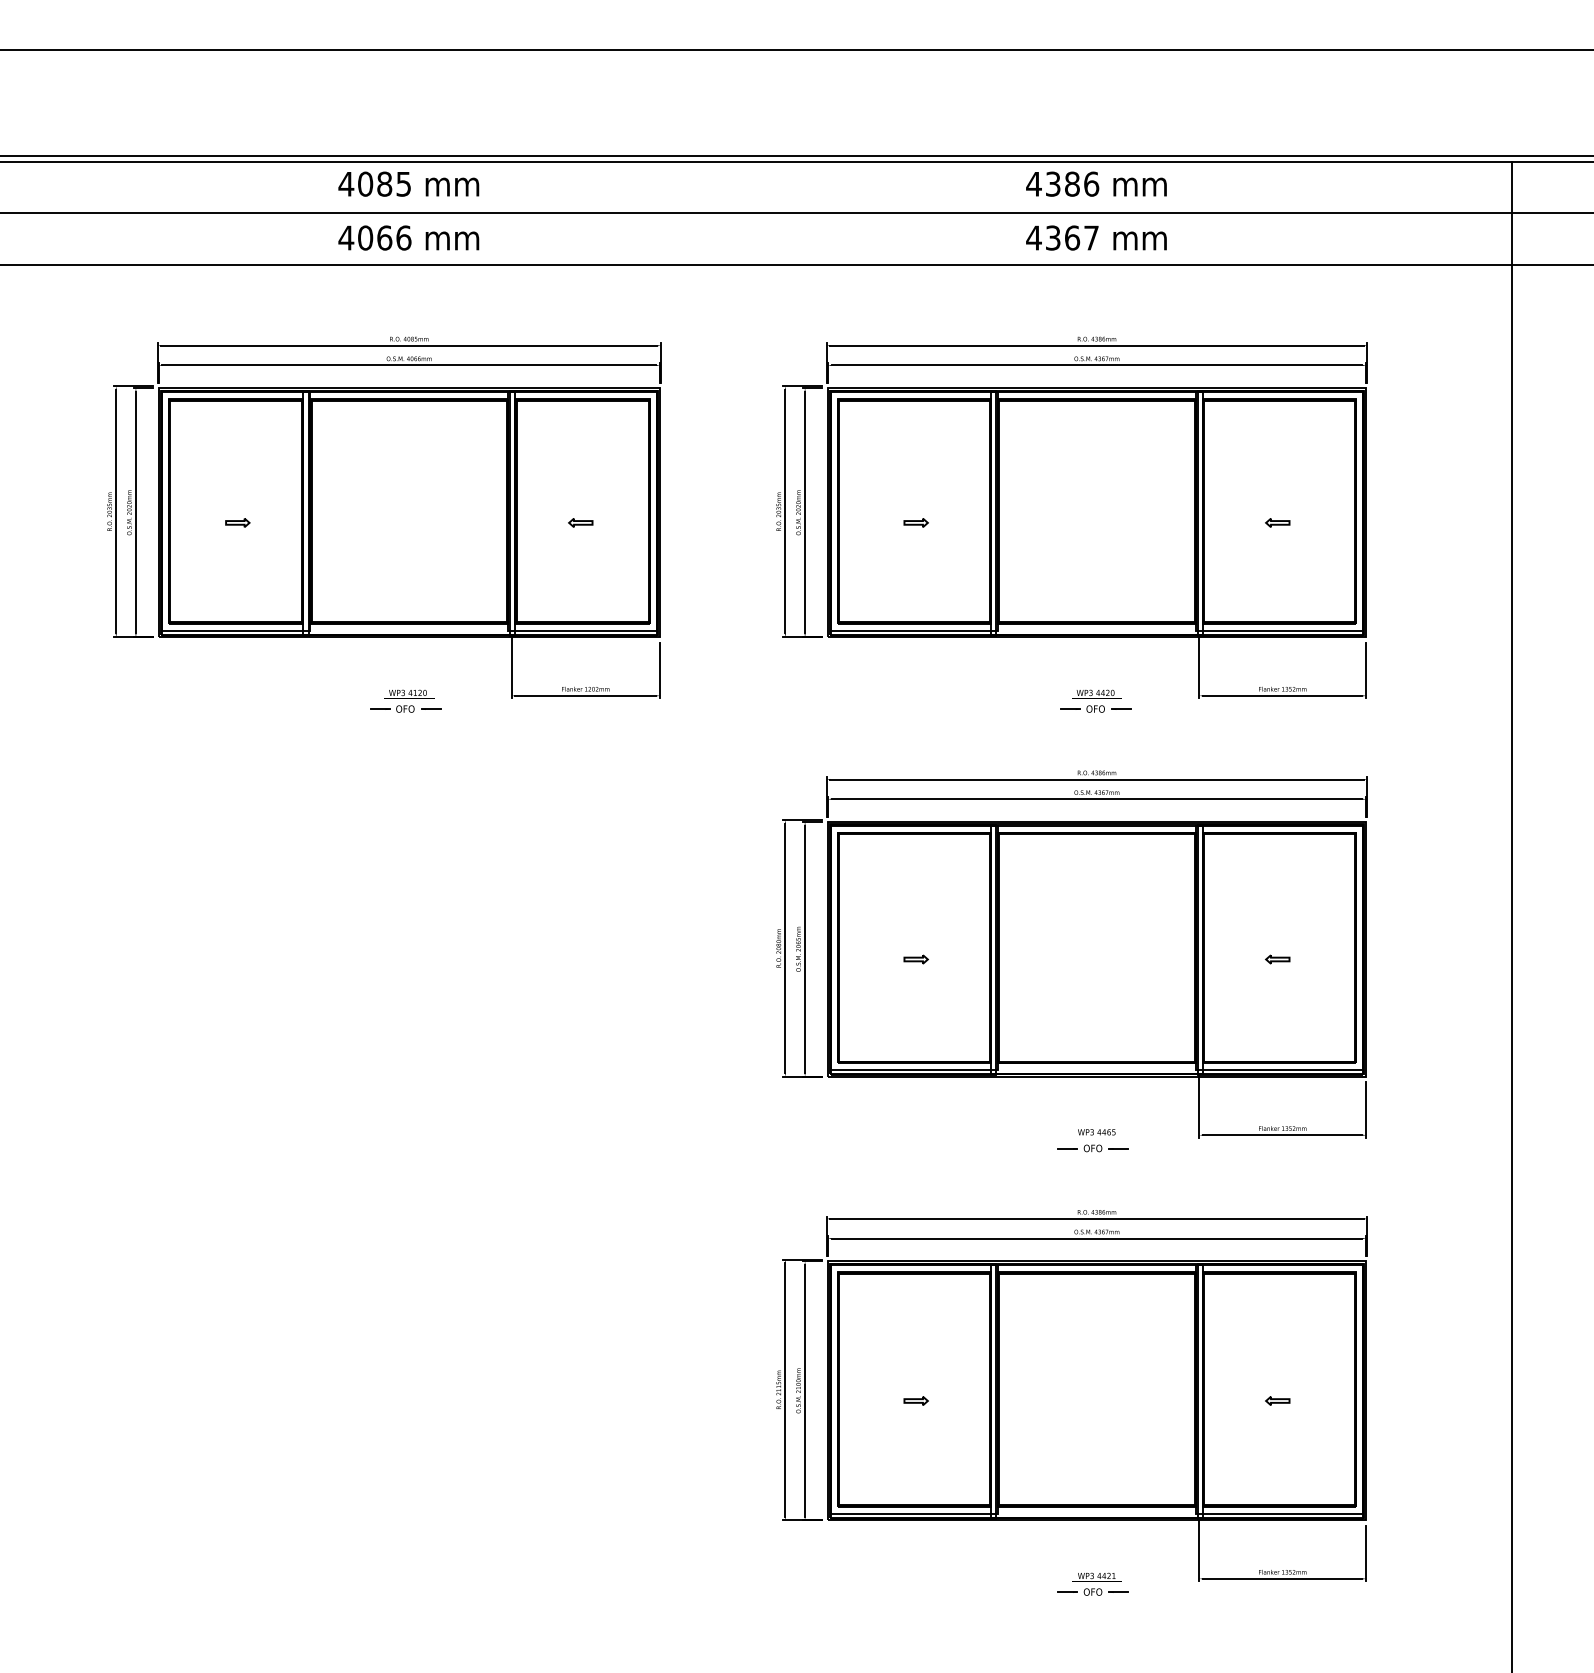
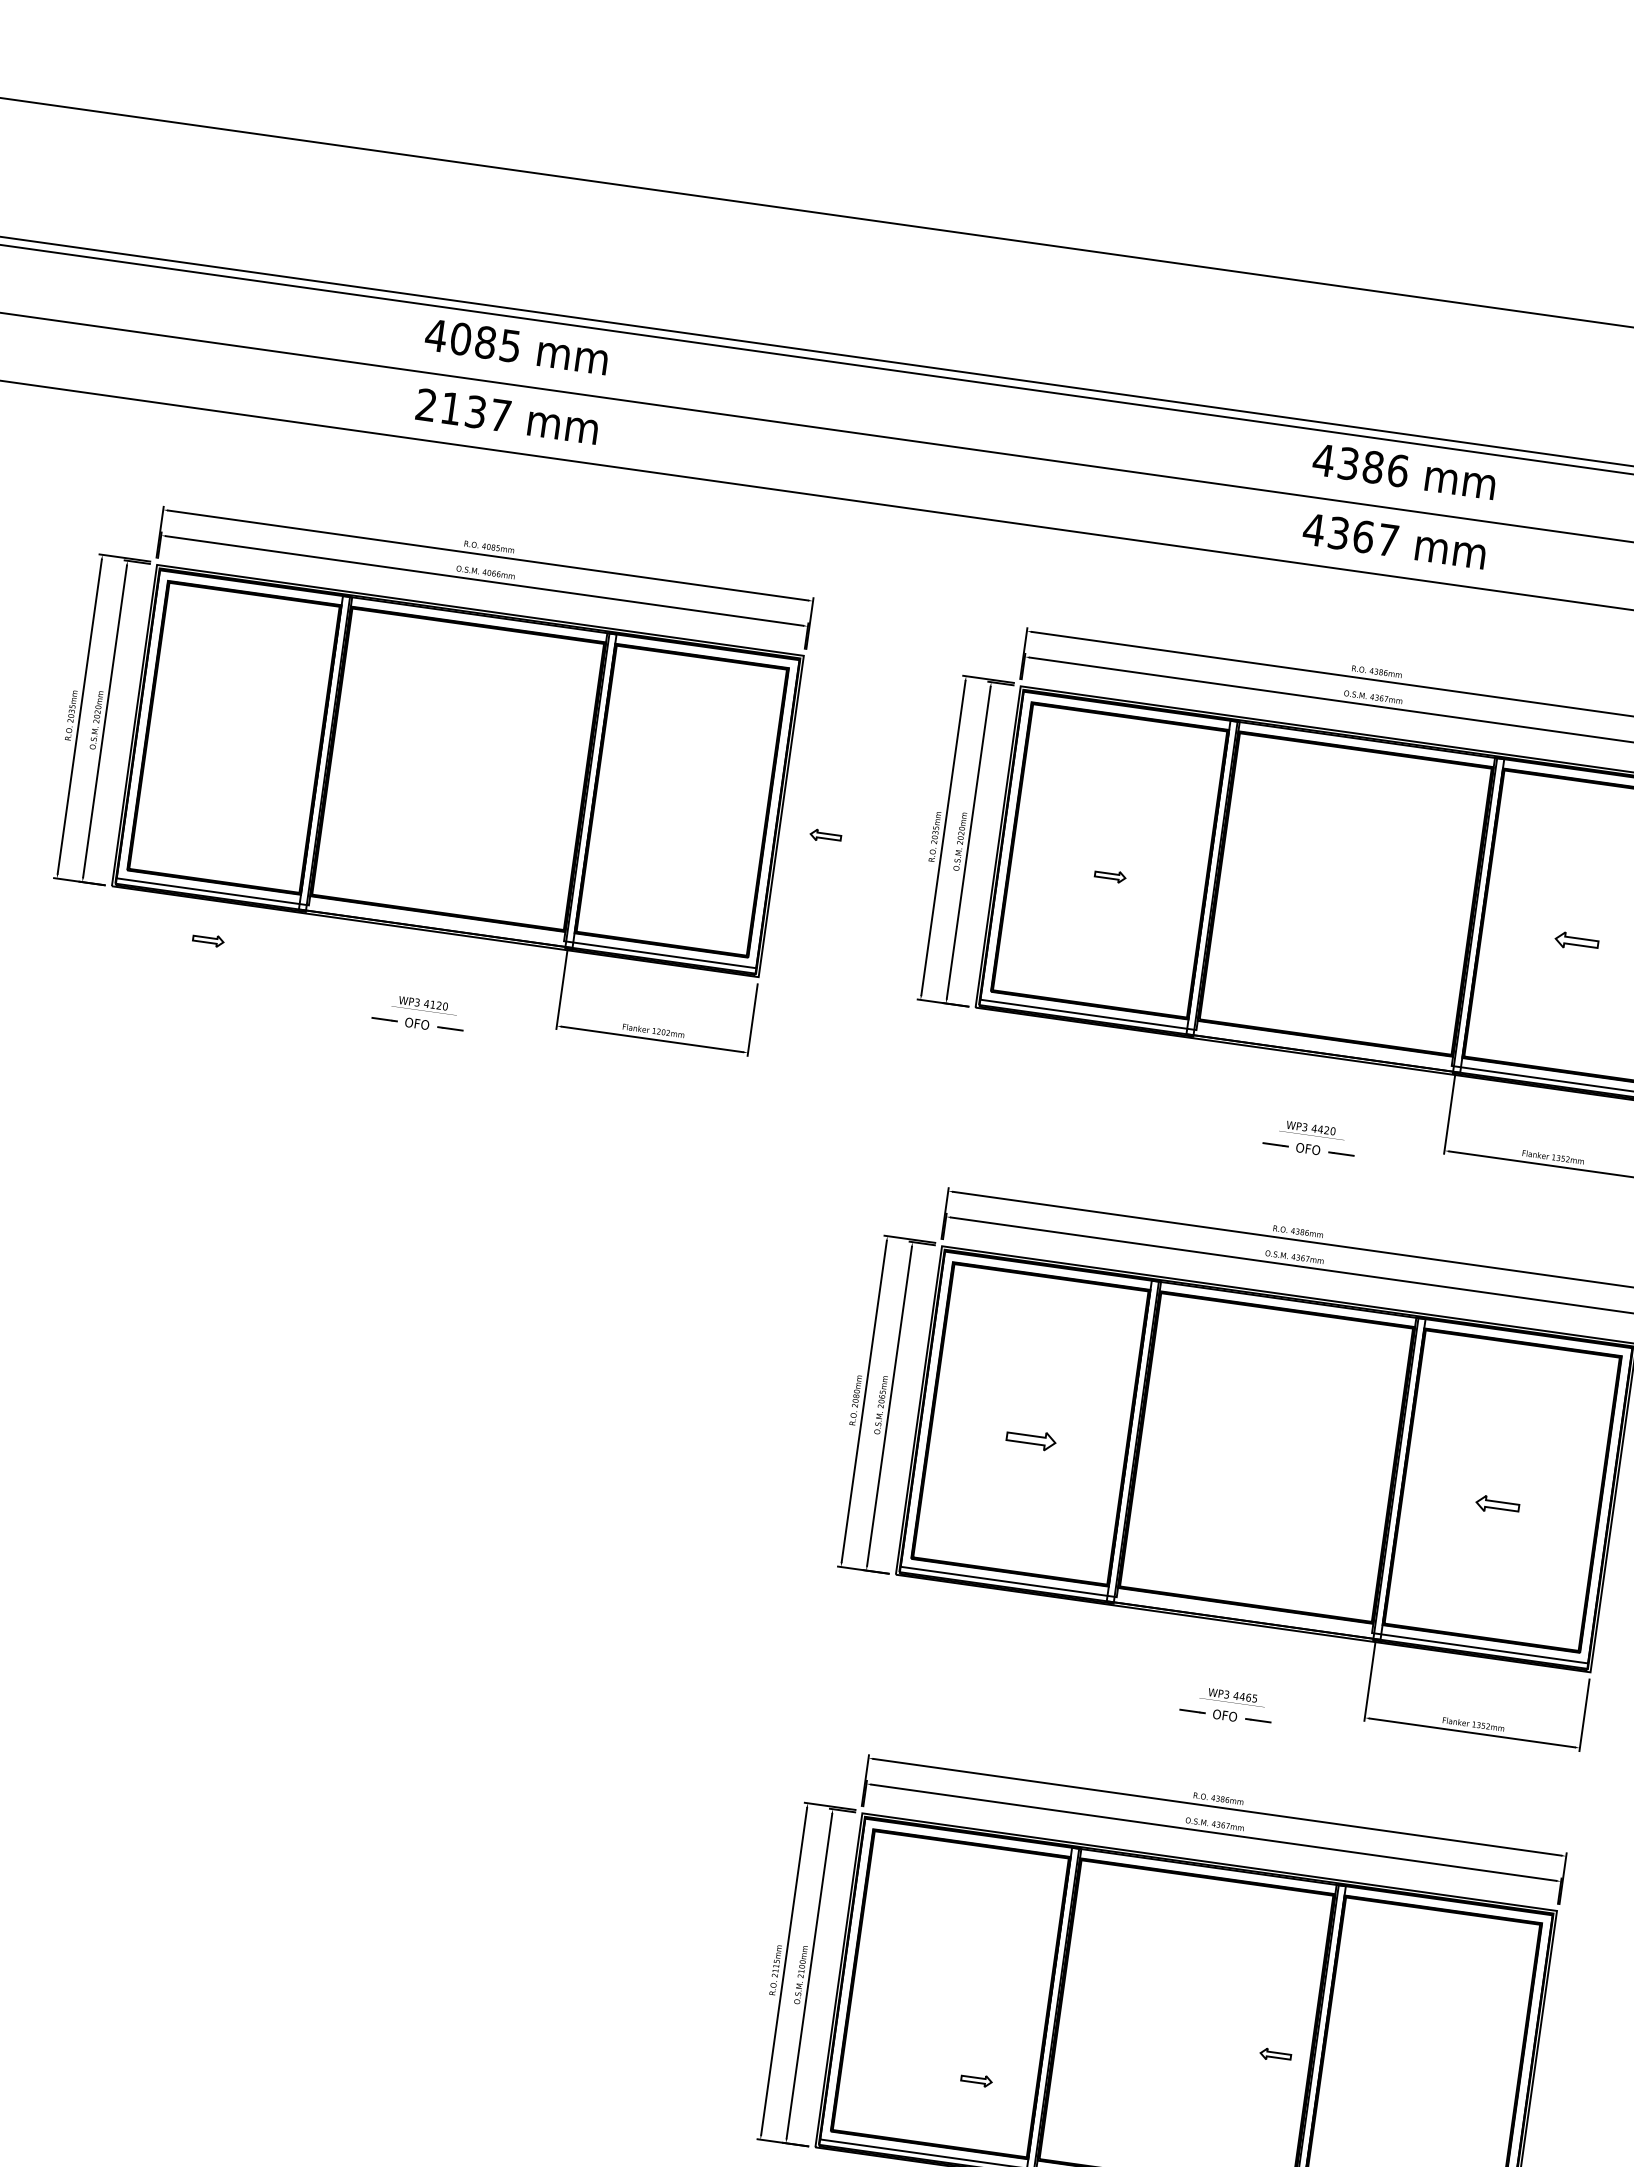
text: (374, 237) -> (462, 409), 4066 -> 2137
part: (237, 522) -> (208, 939), moved
part: (580, 522) -> (825, 835), moved
part: (1277, 522) -> (1576, 941), size x1.4
part: (915, 959) -> (1030, 1439), size x1.6
part: (1277, 959) -> (1497, 1505), size x1.4
part: (915, 1400) -> (975, 2079), moved
part: (1277, 1400) -> (1275, 2054), moved

